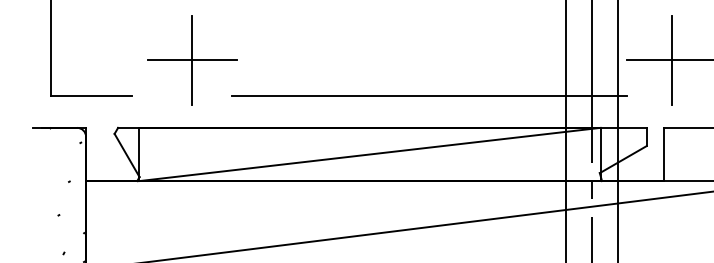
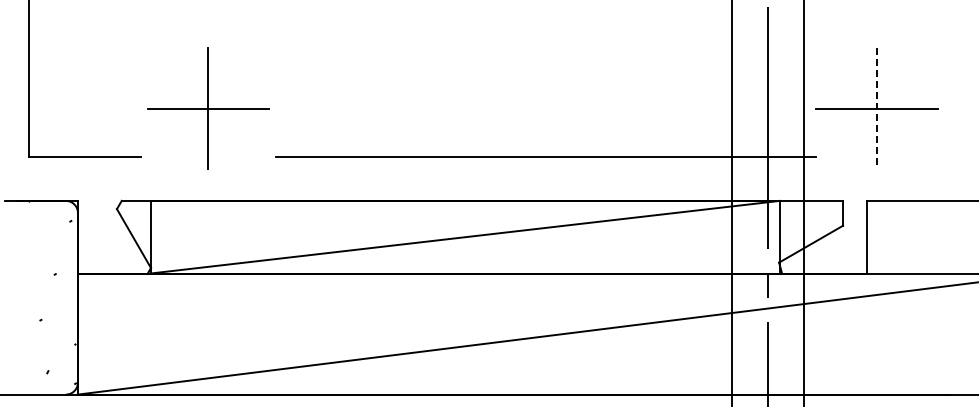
part: (192, 60) -> (208, 108), moved
line: (671, 60) -> (876, 108), solid -> dashed

